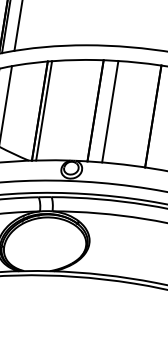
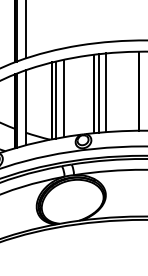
line: (54, 110) -> (63, 98), added
line: (100, 111) -> (98, 93), added

